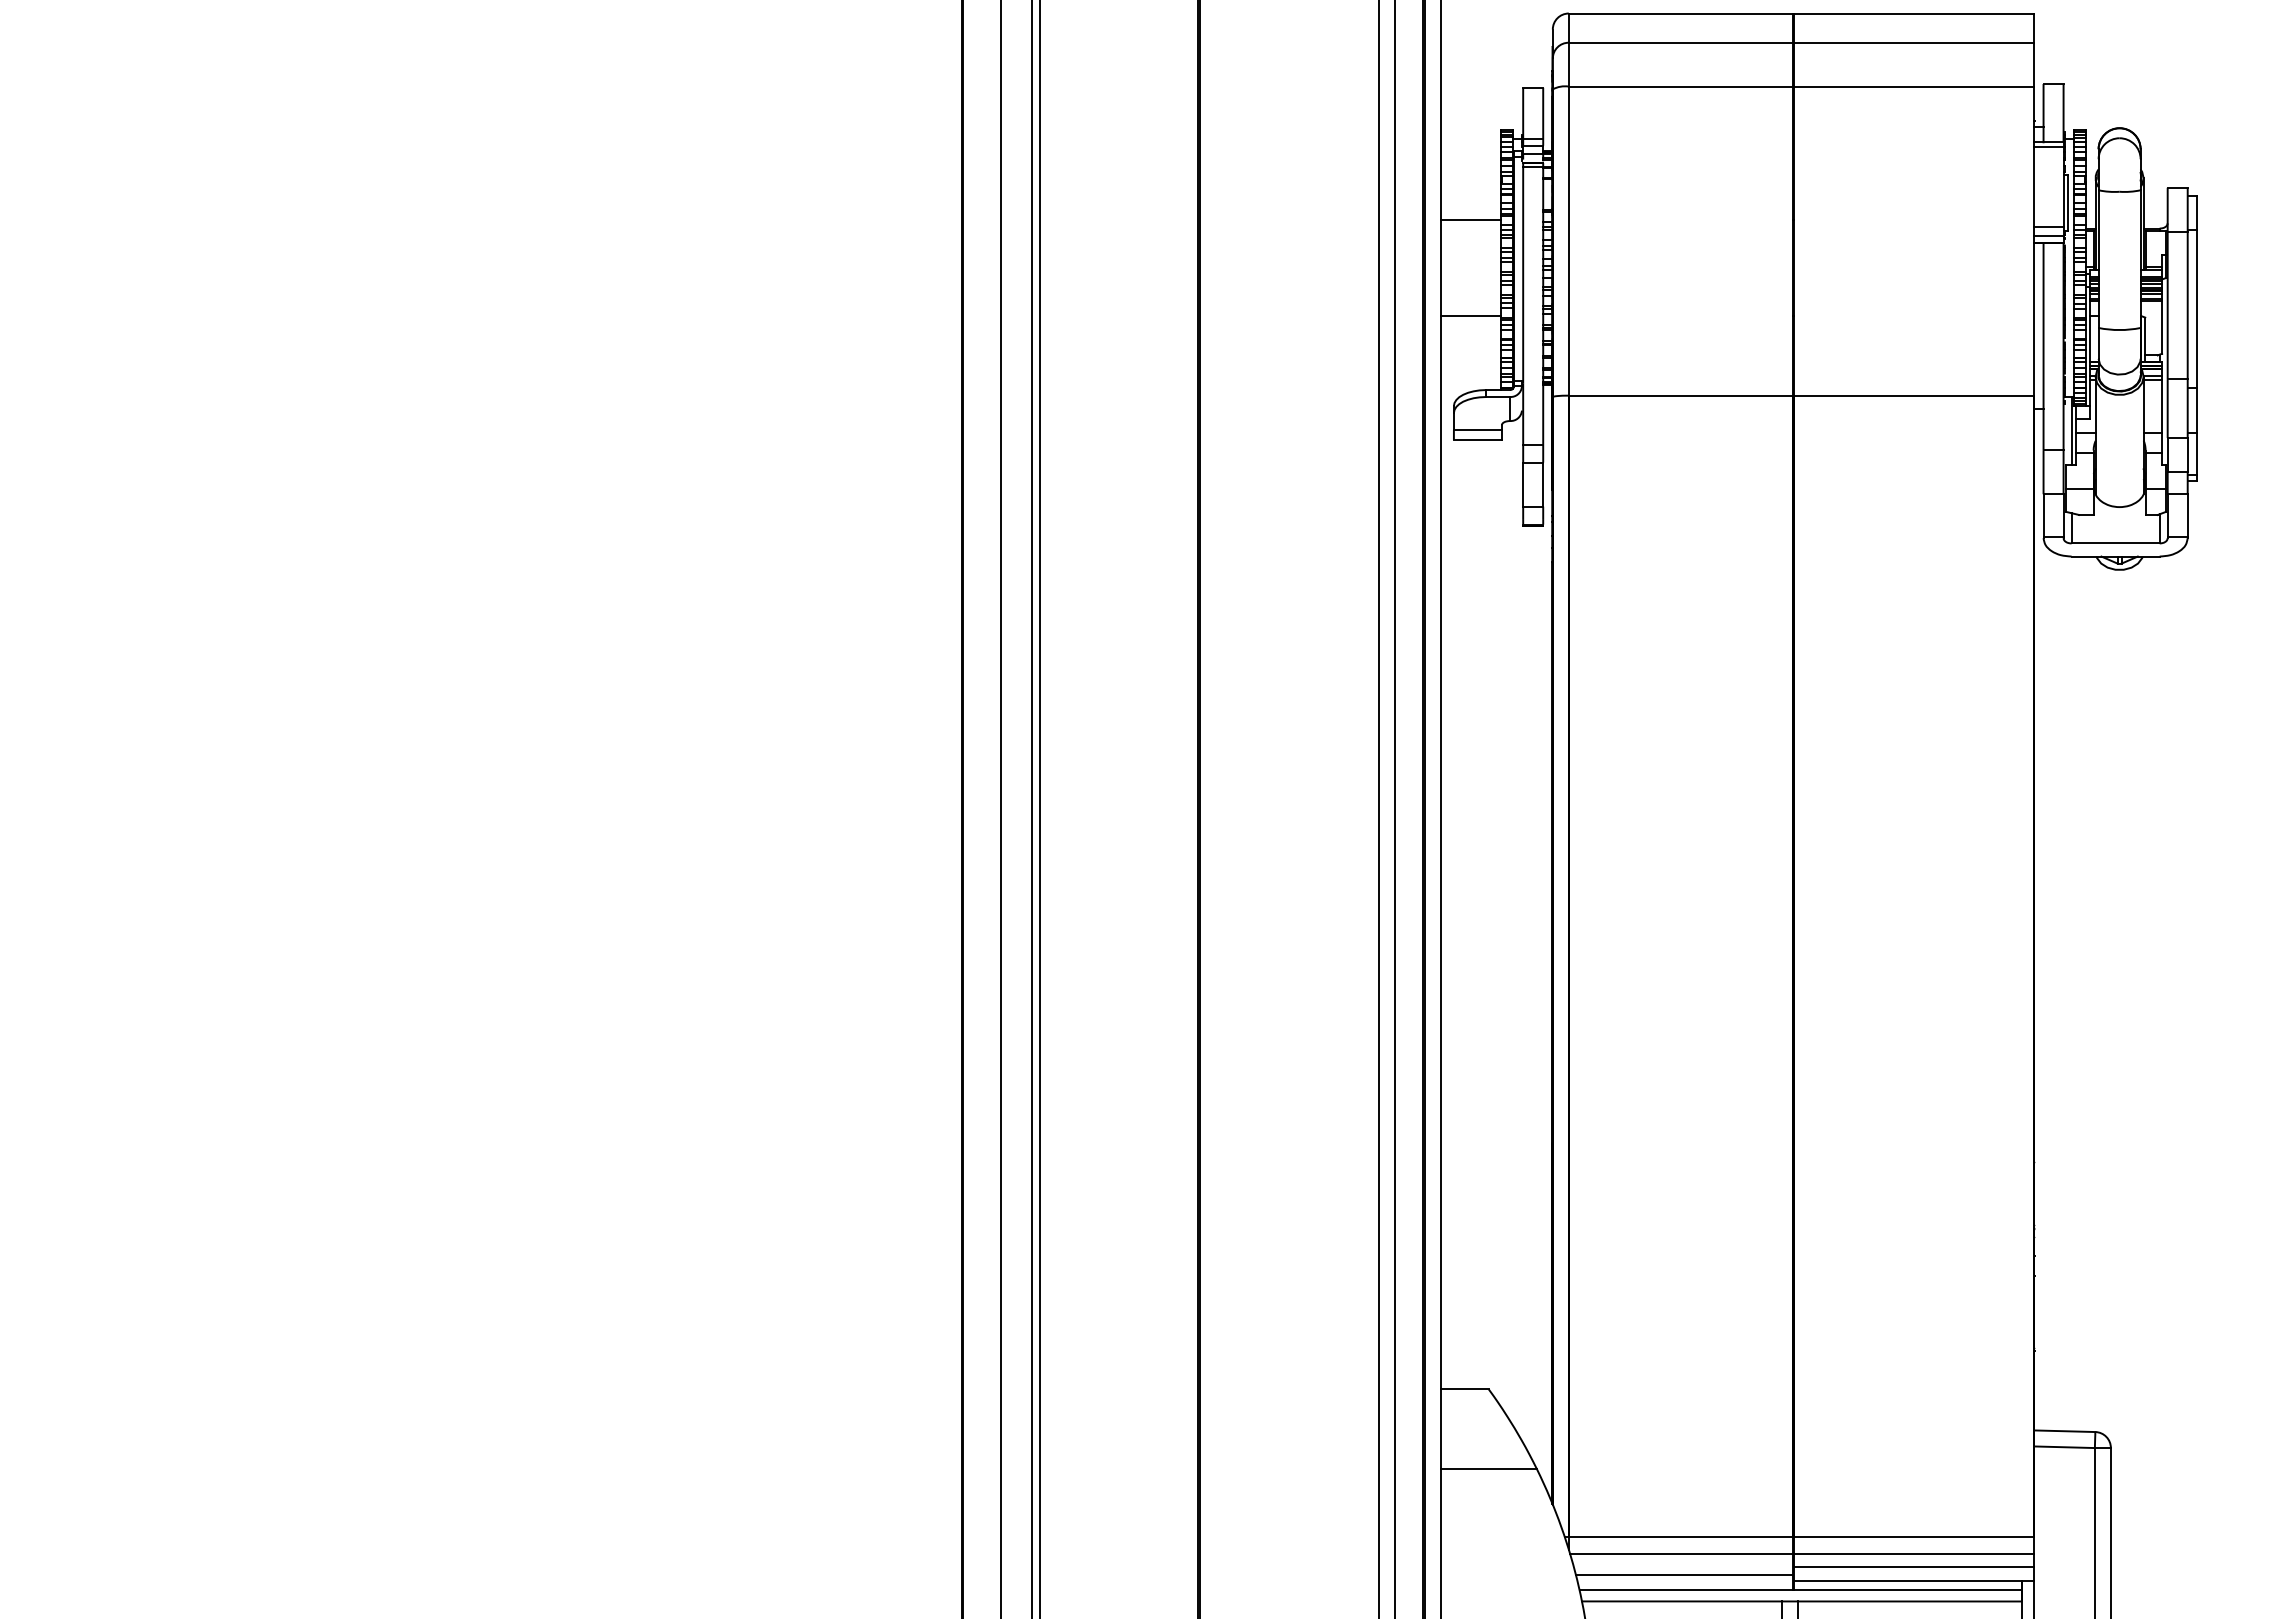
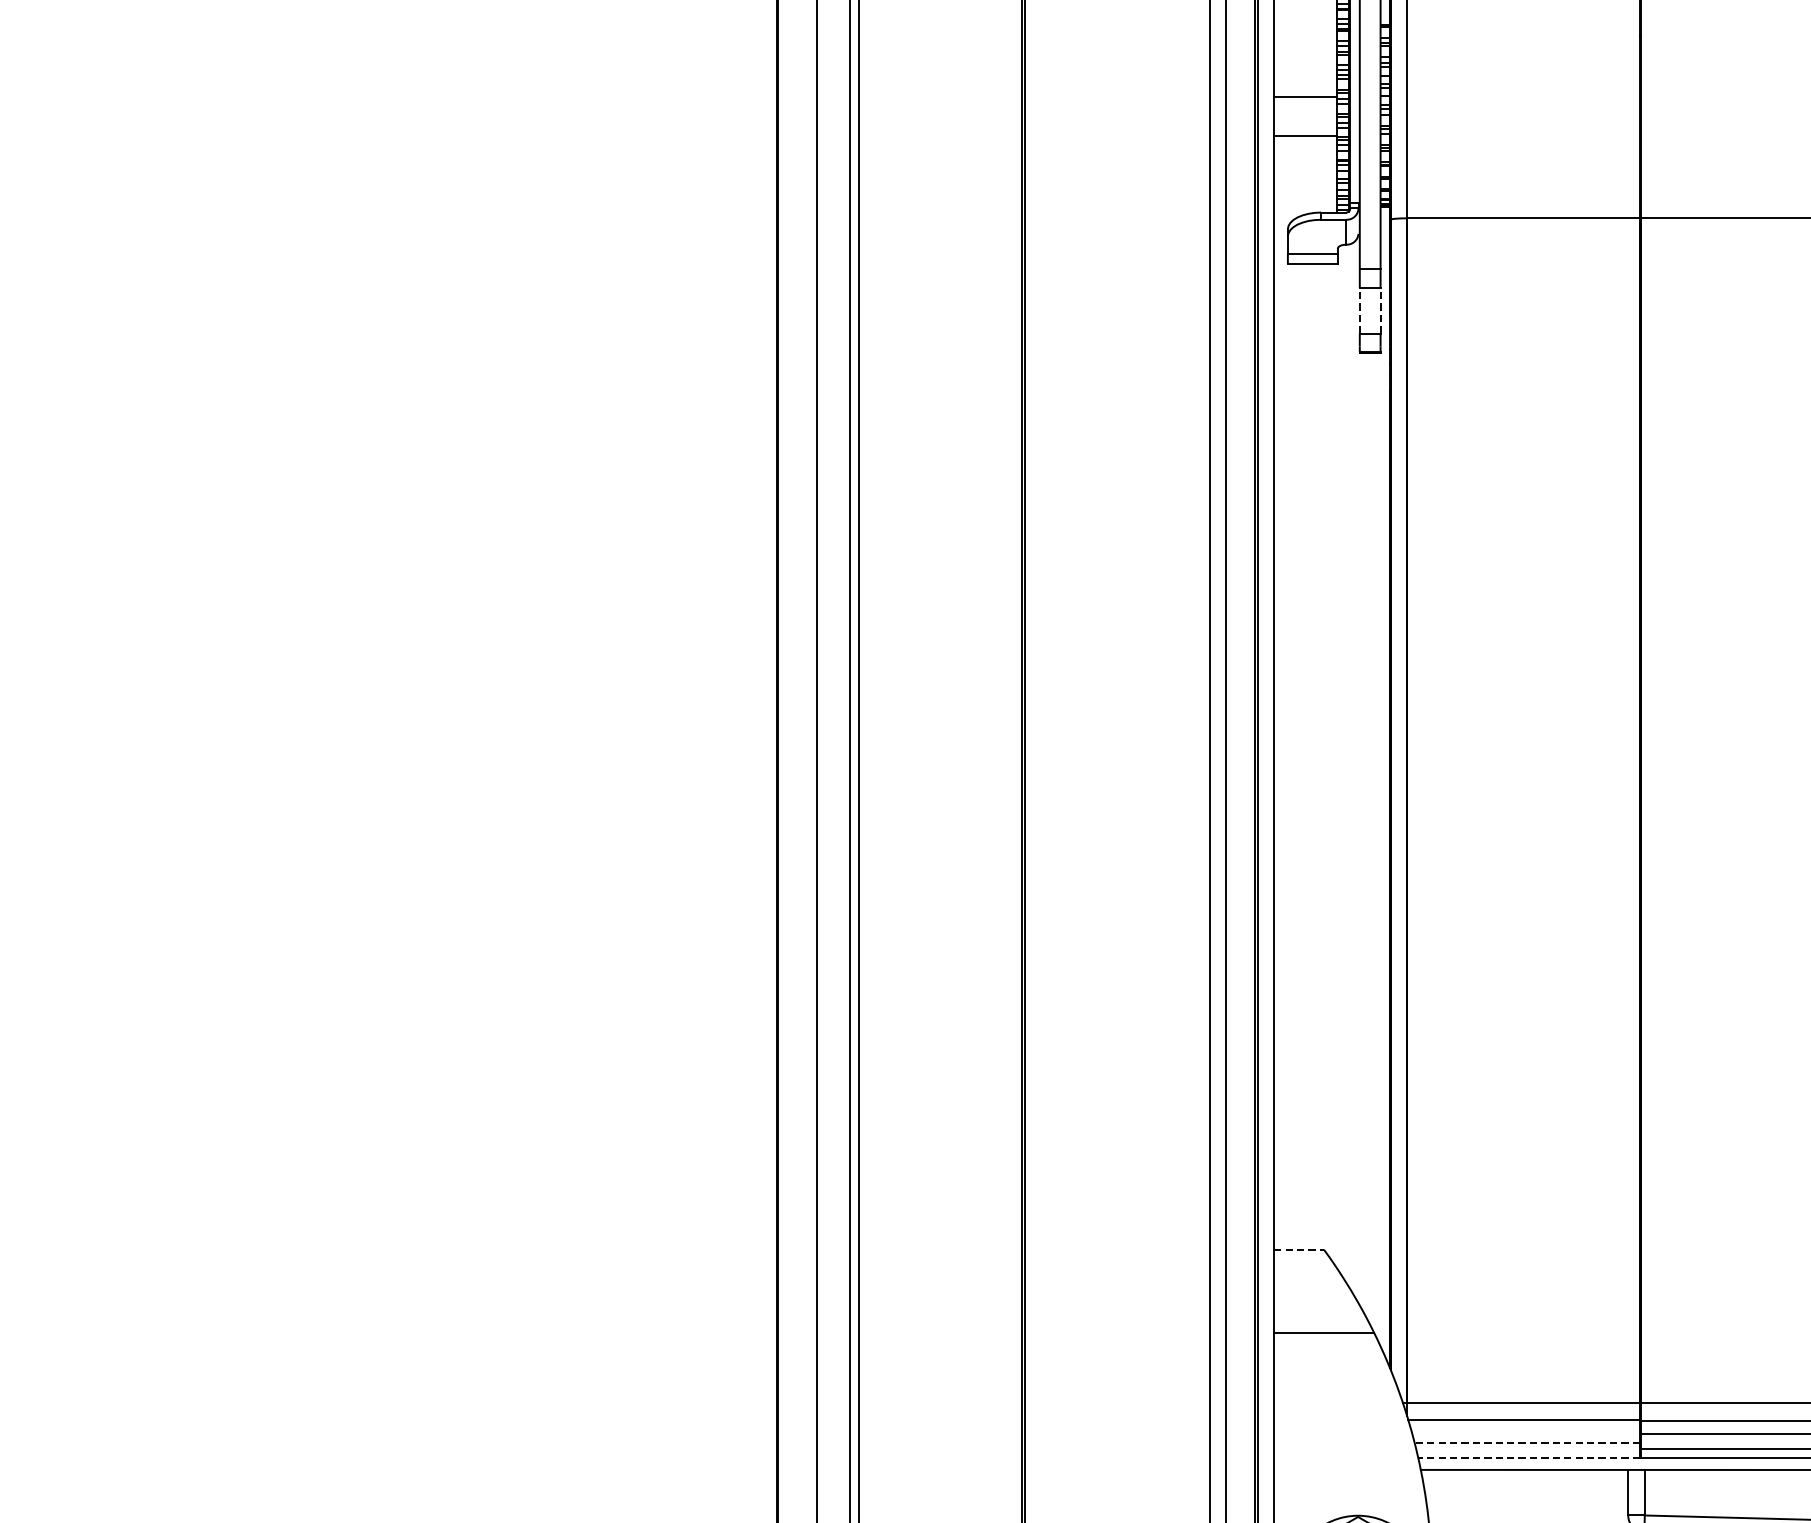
line: (1470, 220) -> (1305, 97), moved
line: (1523, 484) -> (1360, 310), solid -> dashed
line: (1543, 484) -> (1380, 310), solid -> dashed
line: (1465, 1389) -> (1299, 1249), solid -> dashed
line: (1684, 1575) -> (1527, 1443), solid -> dashed
line: (1686, 1590) -> (1529, 1458), solid -> dashed

